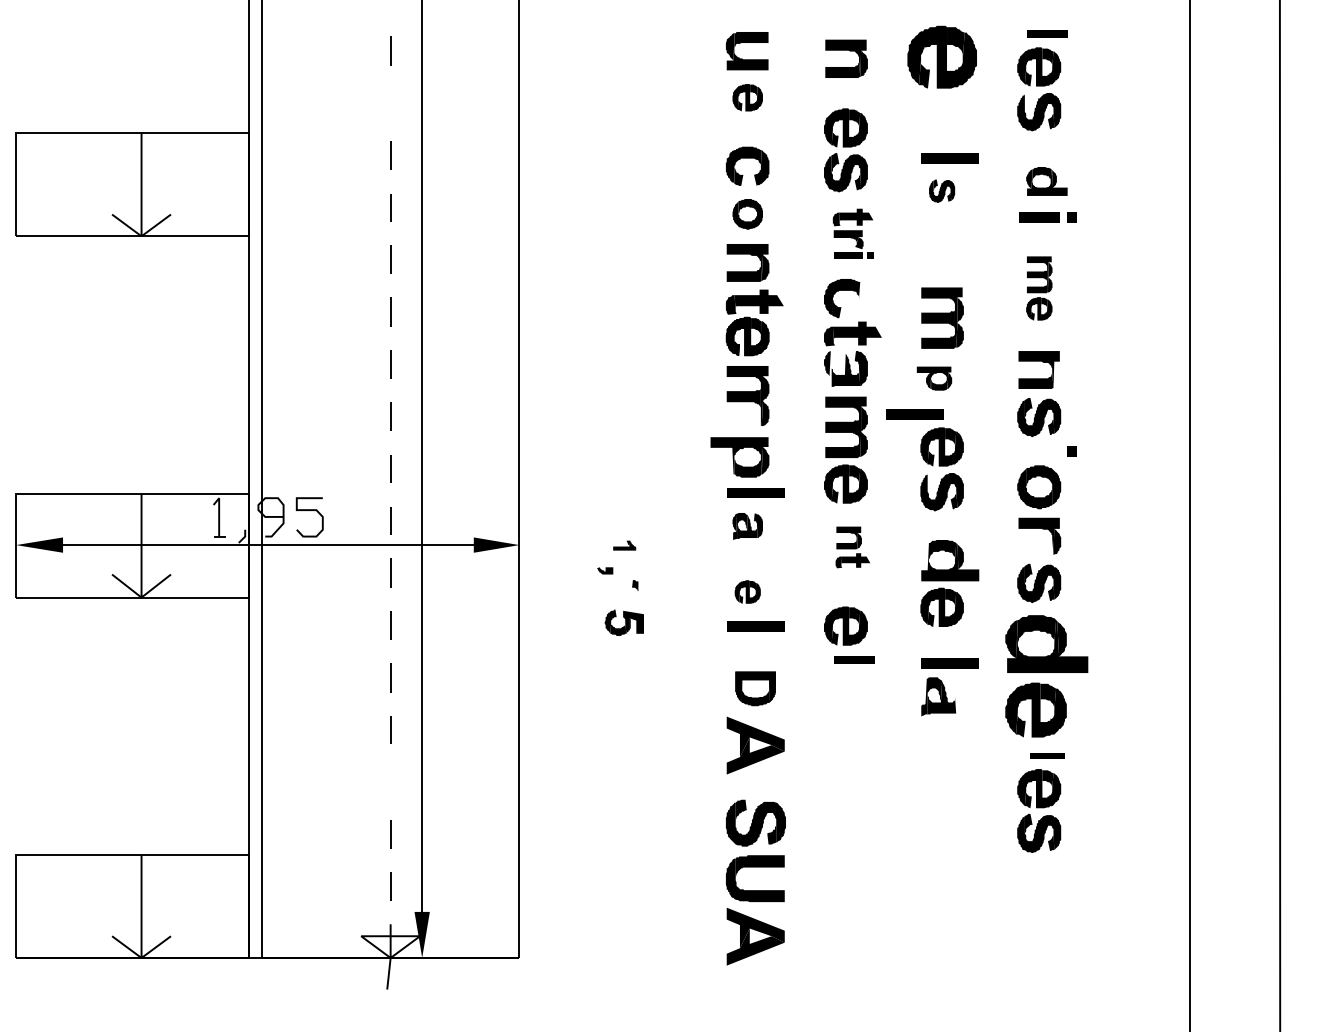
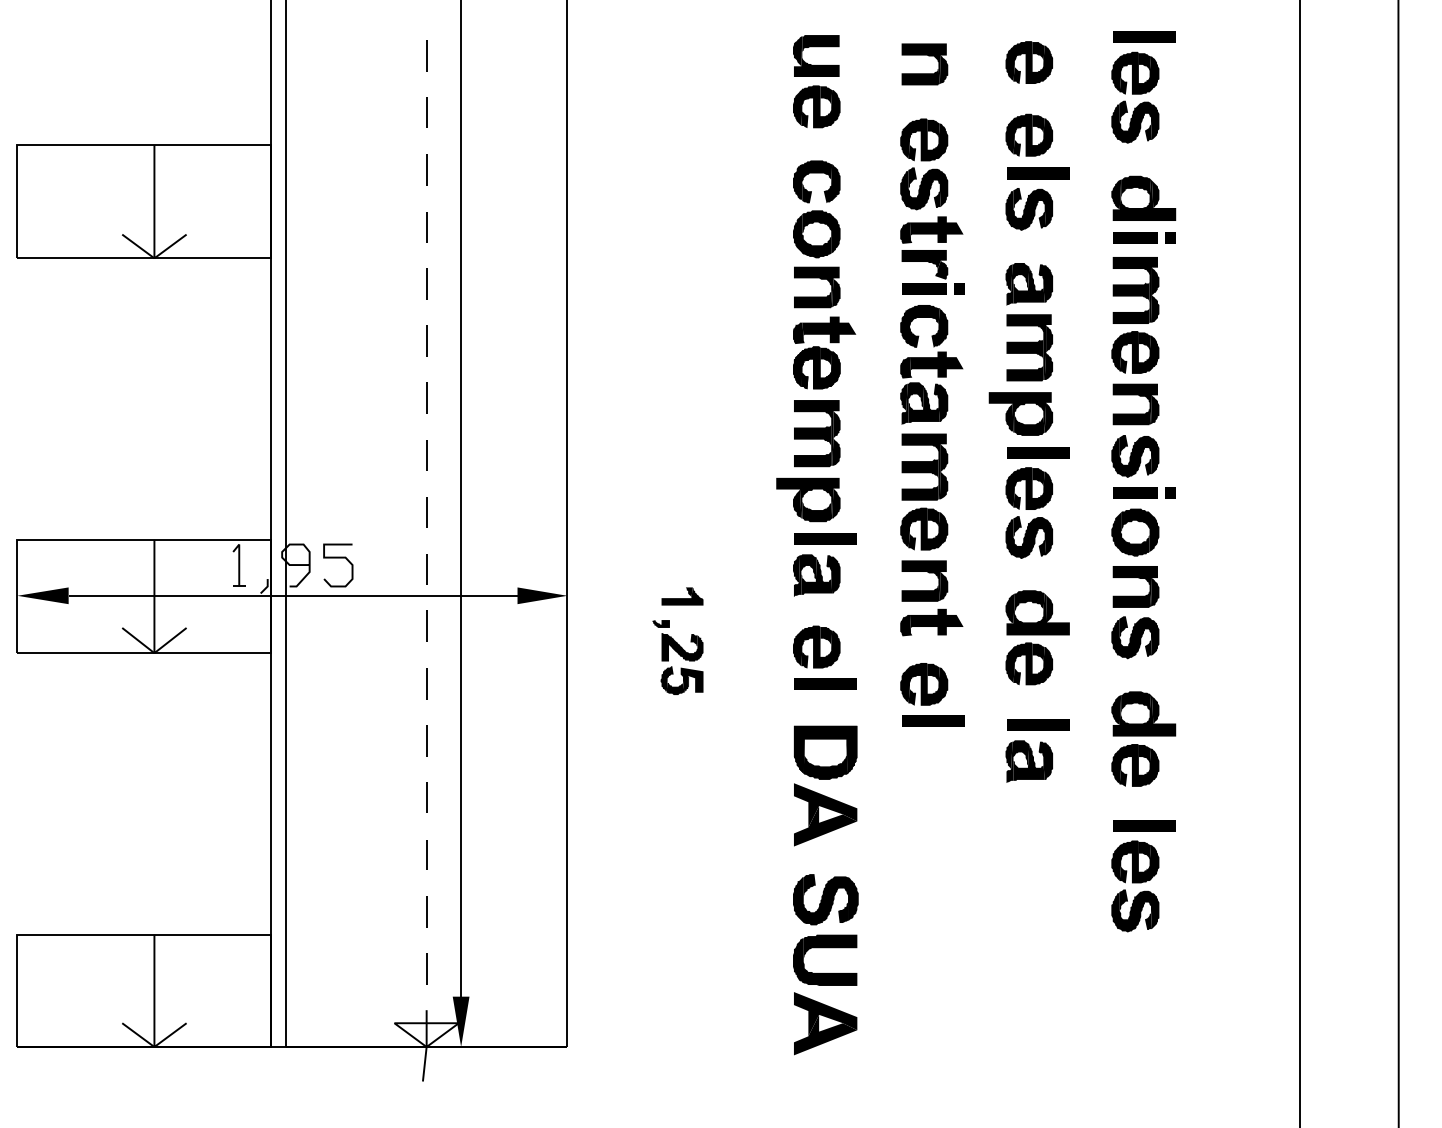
part: (1047, 34) -> (1144, 37), size x1.43
part: (941, 56) -> (1028, 61), size x0.62
part: (747, 97) -> (816, 106), size x1.43
fill: (1028, 101) -> (1123, 111), added
line: (390, 102) -> (426, 112), added
part: (941, 123) -> (1028, 135), added
part: (1046, 181) -> (1143, 198), size x1.43
part: (941, 190) -> (1028, 208), size x1.67
part: (747, 214) -> (816, 234), size x1.43
part: (853, 233) -> (932, 255), size x1.43
part: (941, 259) -> (1028, 283), added
part: (1039, 288) -> (1135, 315), size x1.67
fill: (859, 299) -> (939, 327), added
fill: (835, 368) -> (912, 402), added
fill: (1057, 374) -> (1155, 409), added
part: (934, 378) -> (1020, 413), size x1.67
fill: (743, 405) -> (812, 443), added
part: (914, 414) -> (1037, 453), moved
part: (1039, 451) -> (1135, 493), added
fill: (729, 460) -> (796, 503), added
fill: (931, 481) -> (1017, 526), added
part: (747, 526) -> (816, 575), size x1.43
part: (624, 545) -> (682, 596), size x1.67
part: (852, 547) -> (931, 598), size x1.67
fill: (1035, 547) -> (1131, 598), added
fill: (924, 556) -> (1010, 608), added
part: (747, 591) -> (816, 646), size x1.67
fill: (624, 592) -> (682, 647), added
part: (853, 659) -> (932, 720), size x1.43
part: (1046, 675) -> (1143, 738), size x0.71
part: (755, 688) -> (825, 752), size x1.43
fill: (923, 690) -> (1008, 754), added
fill: (956, 695) -> (1045, 760), added
part: (1047, 755) -> (1144, 825), size x1.67
line: (390, 781) -> (426, 854), added

